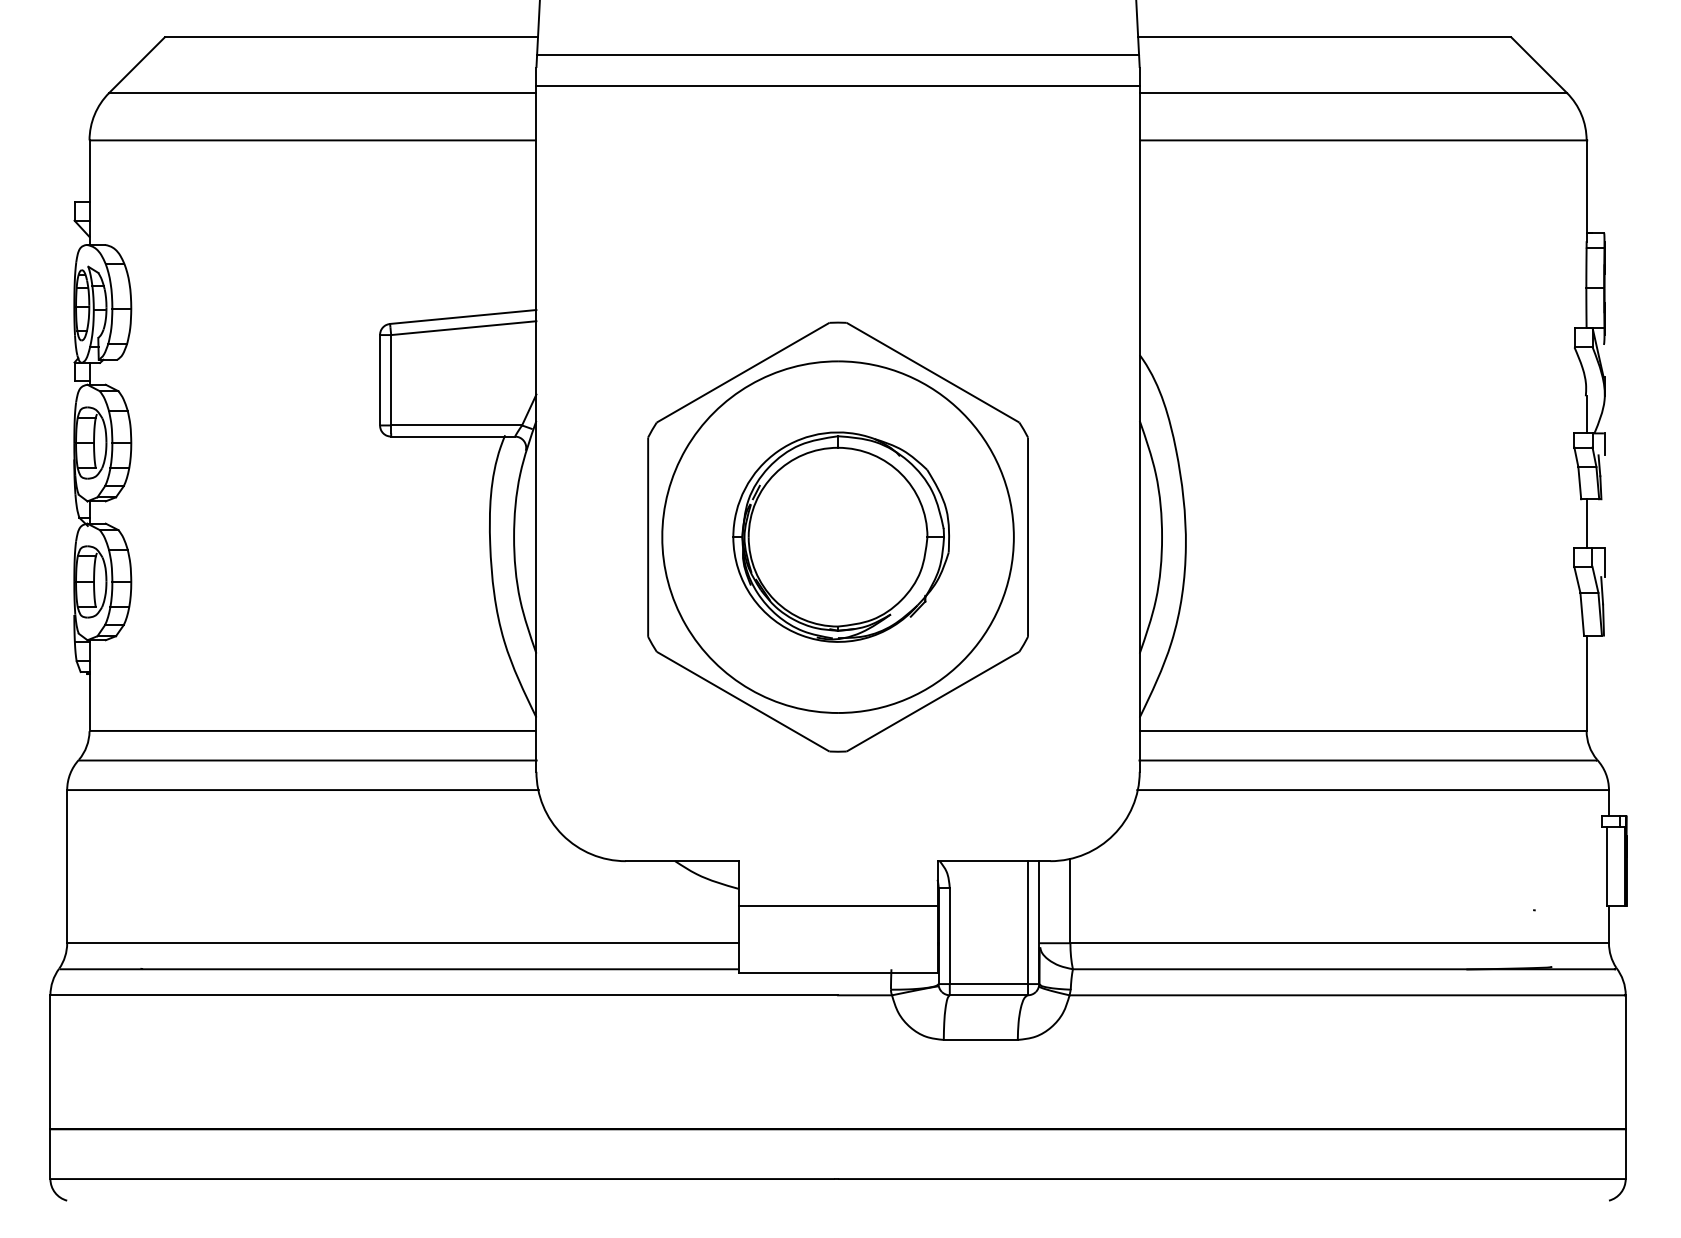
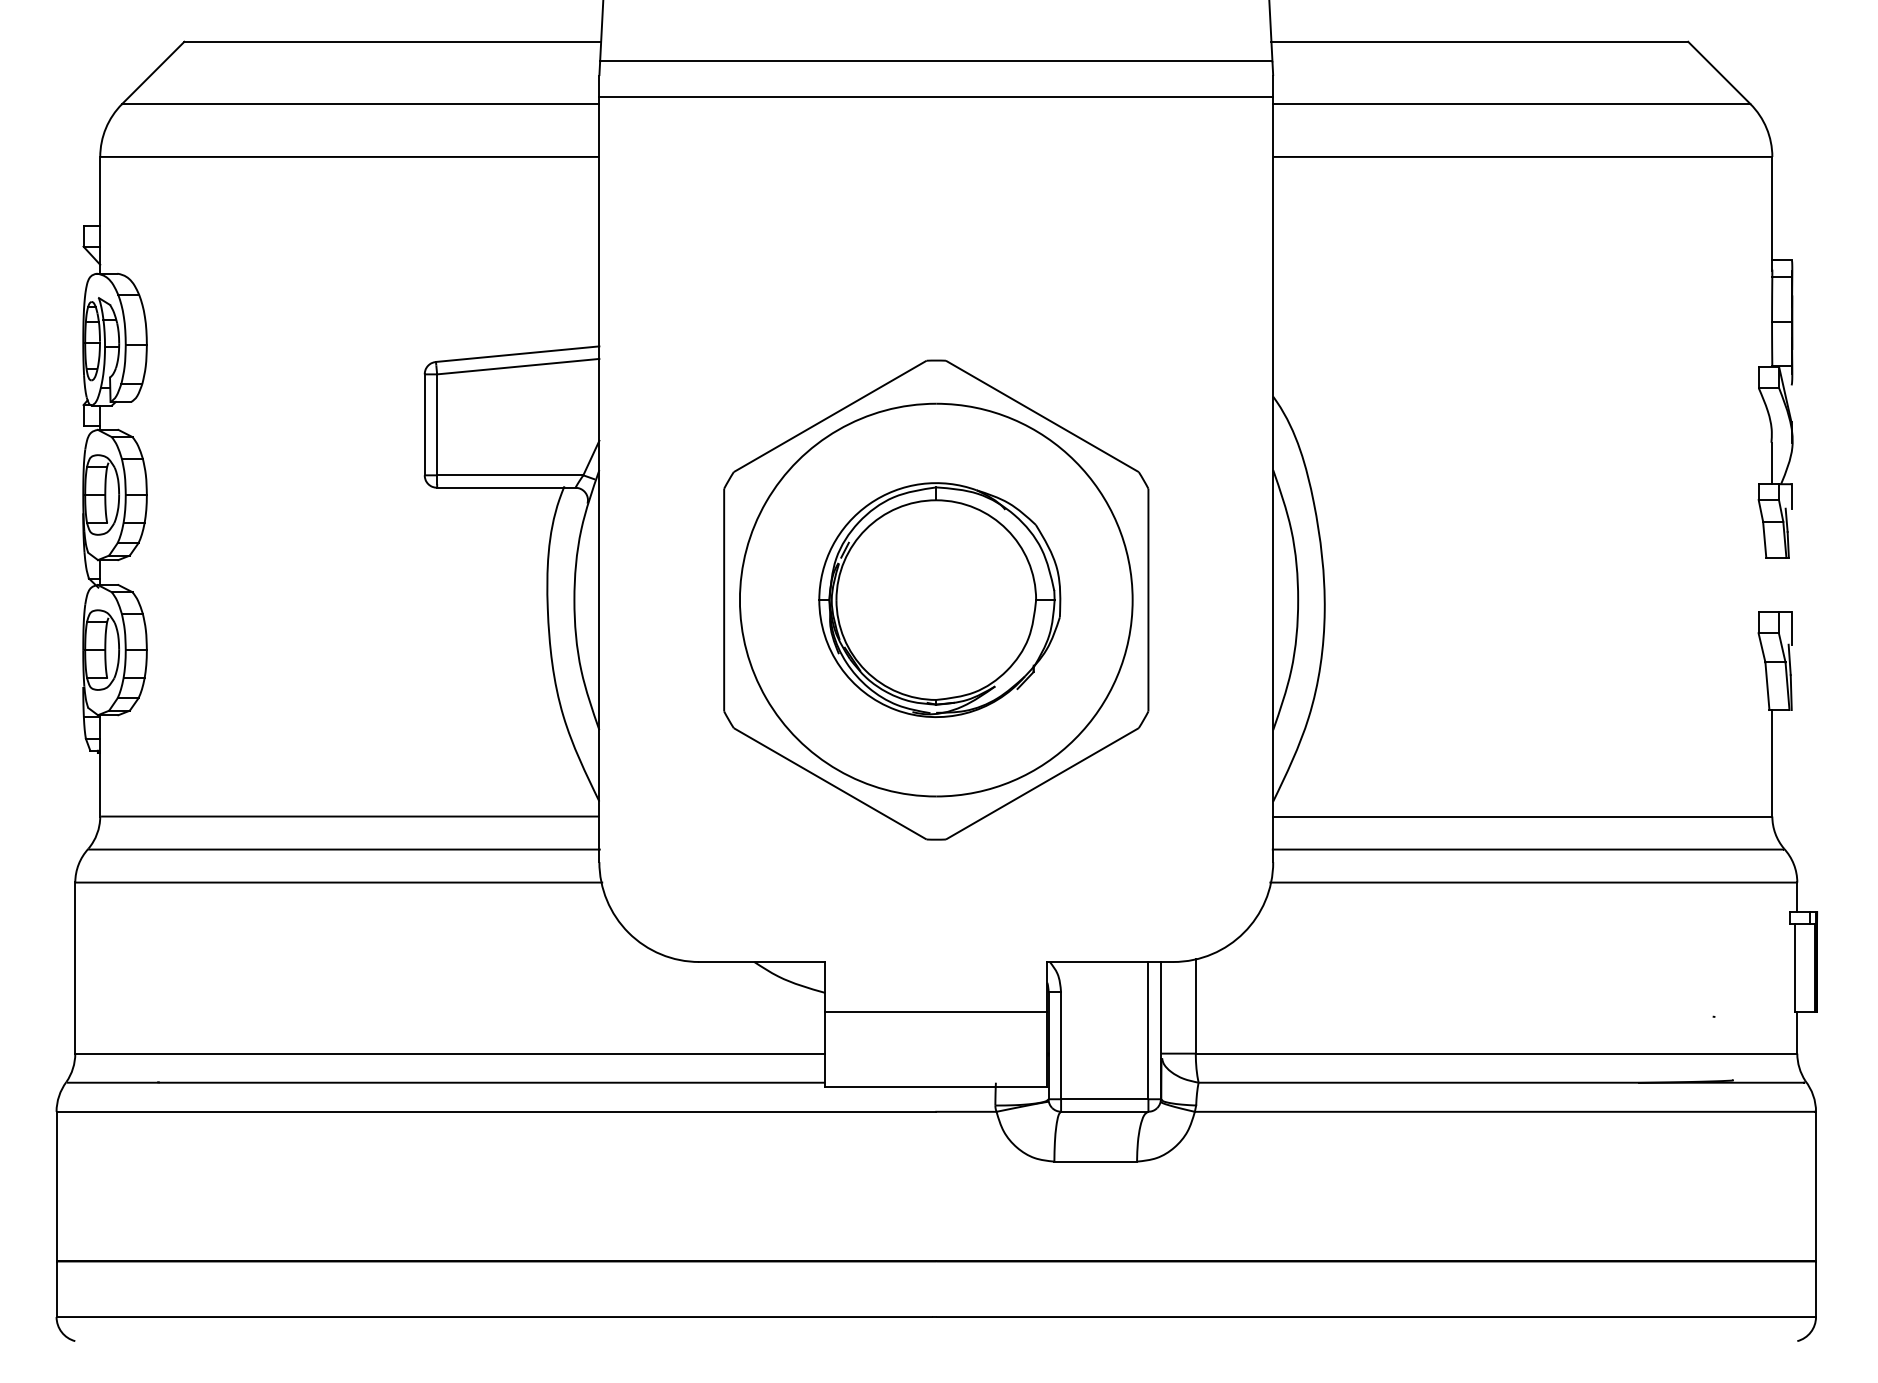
line: (1586, 523) -> (1772, 584), removed

